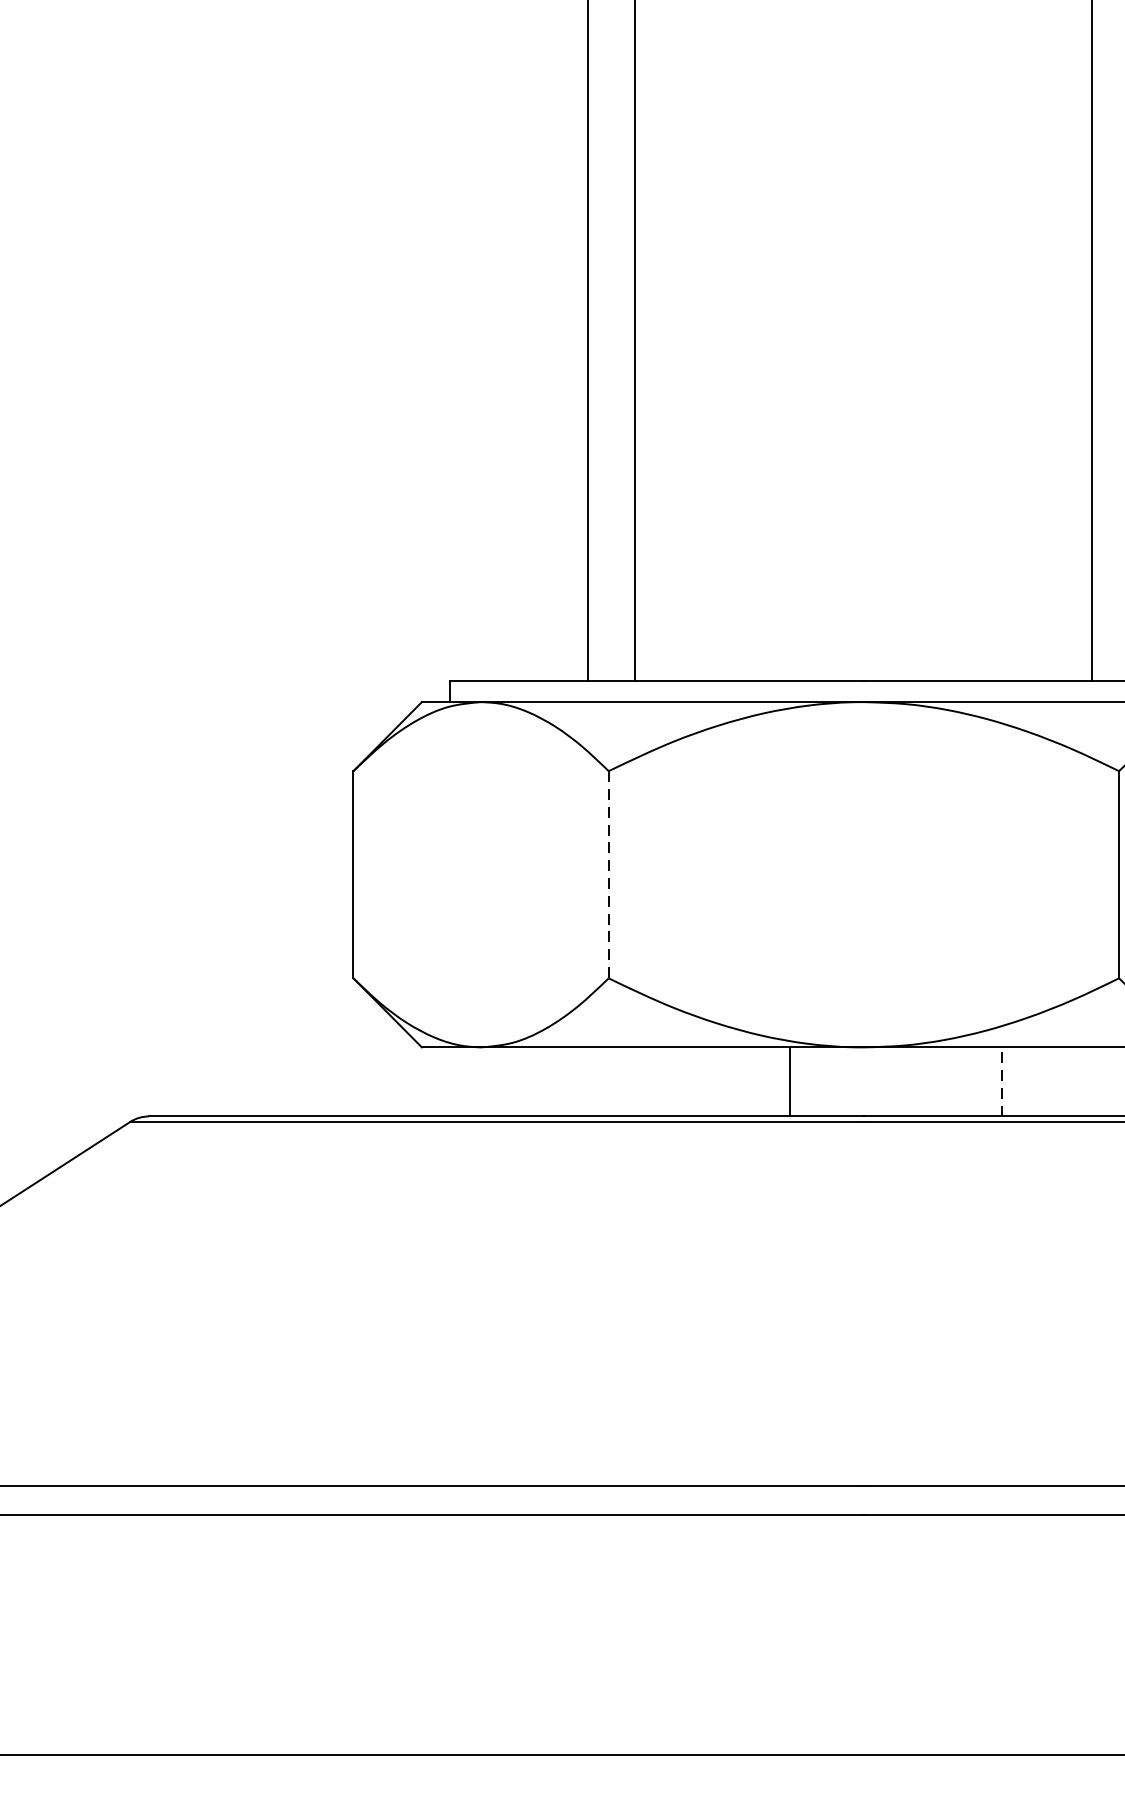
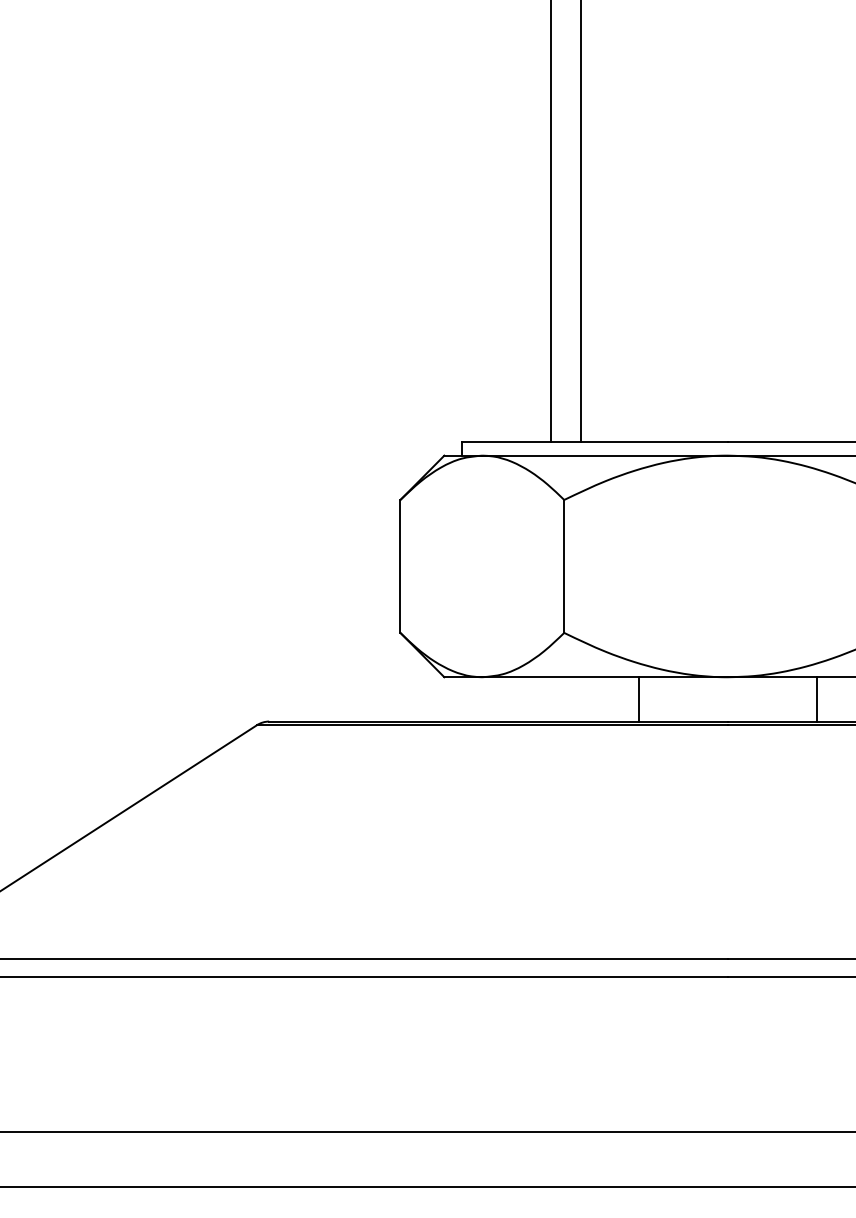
line: (609, 874) -> (564, 566), dashed -> solid
line: (1001, 1080) -> (816, 698), dashed -> solid
line: (789, 1082) -> (639, 699), moved

